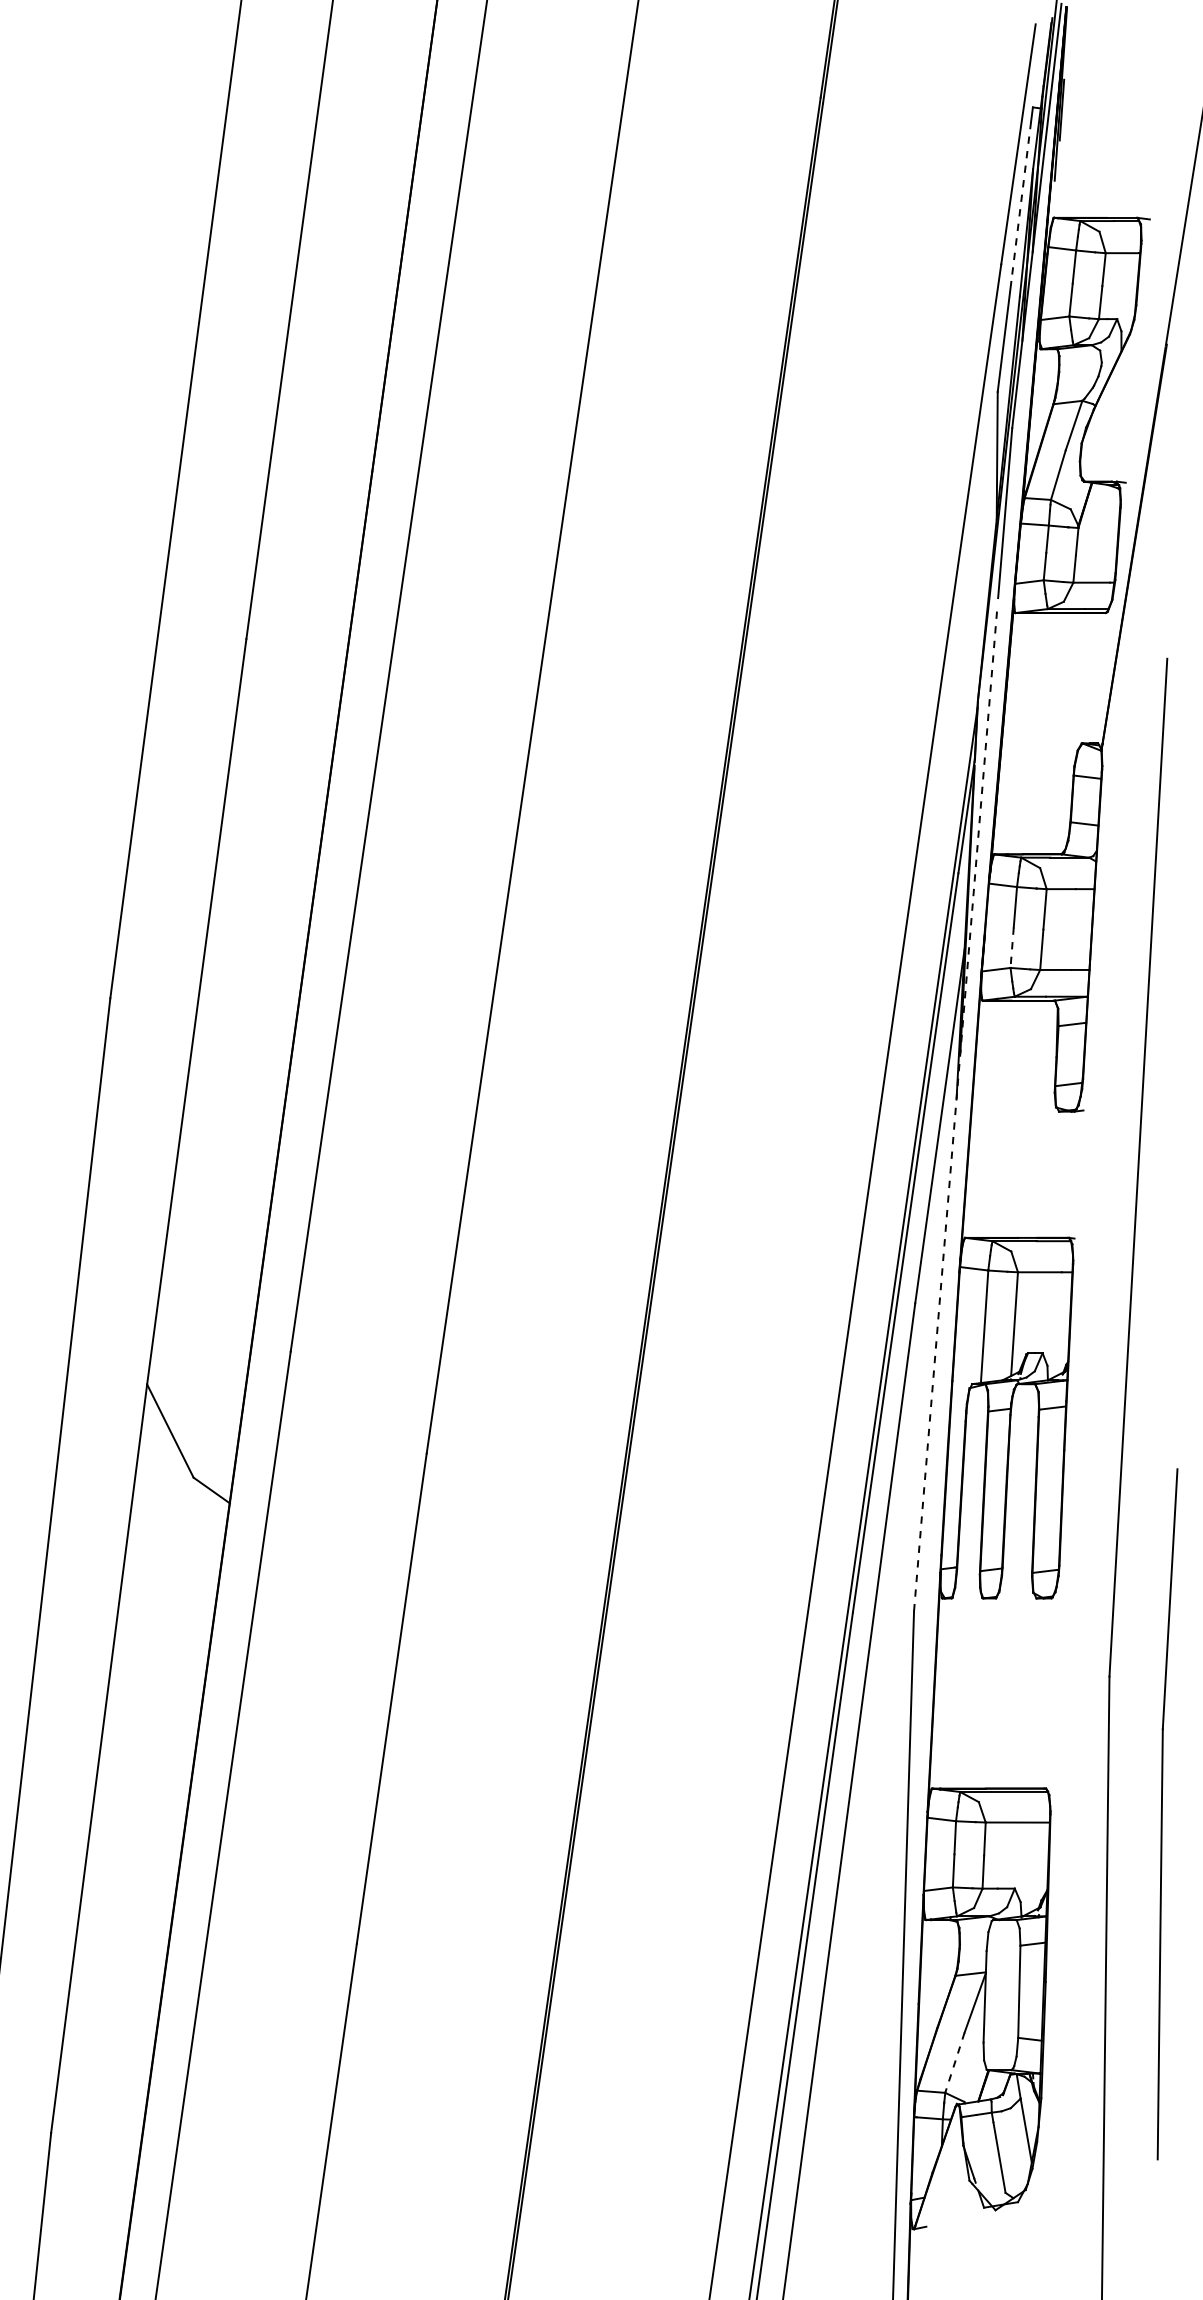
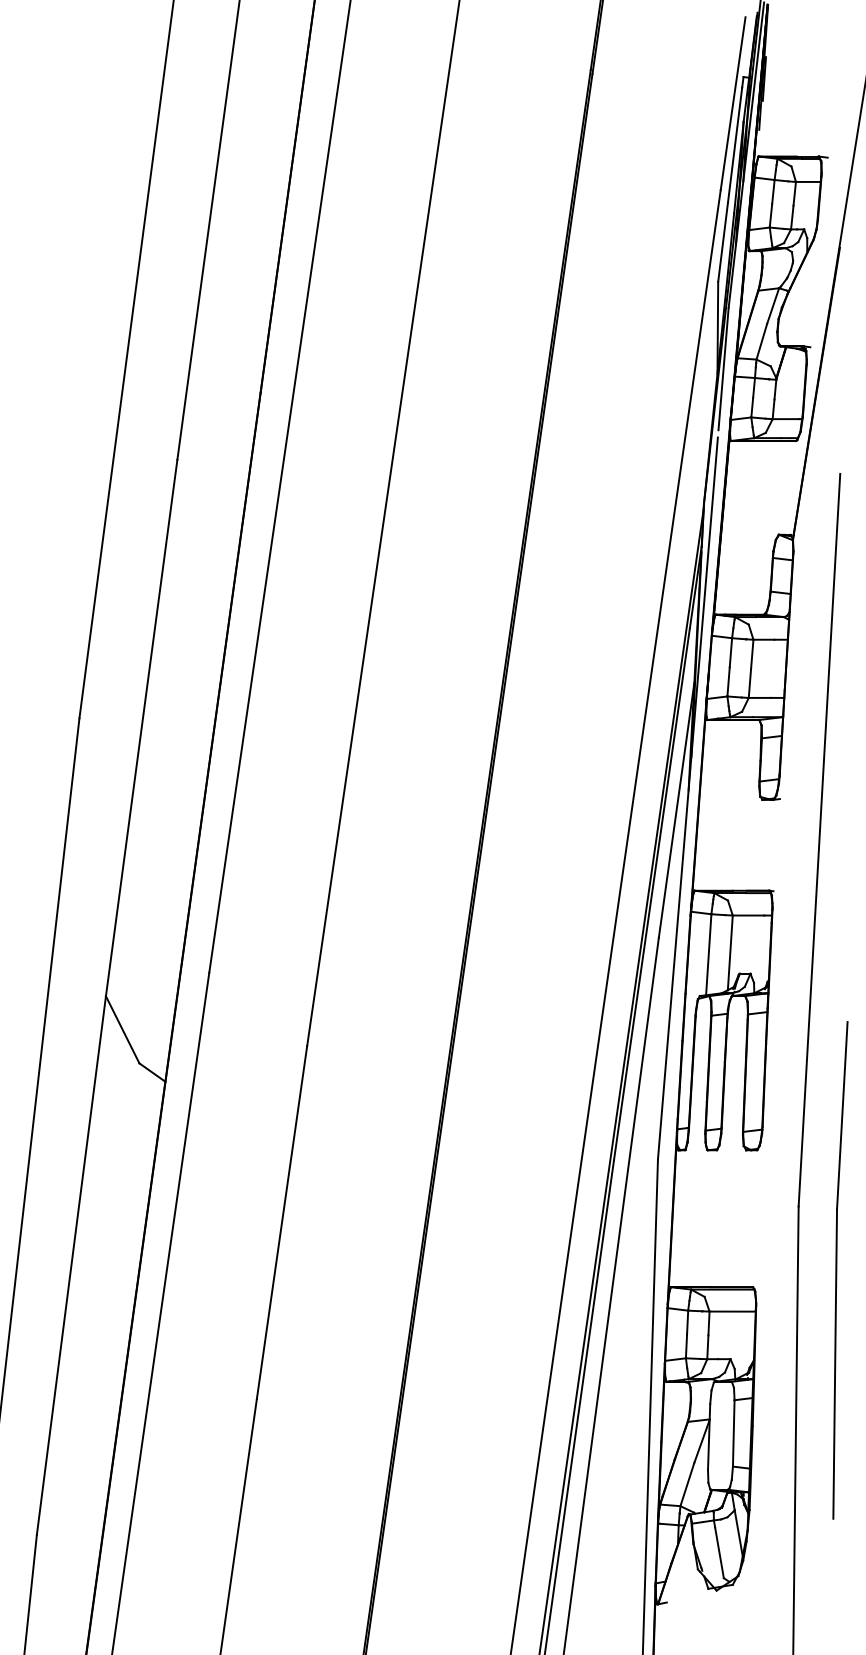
line: (1021, 201) -> (735, 144), dashed -> solid
line: (1012, 948) -> (728, 682), dashed -> solid
line: (955, 1109) -> (687, 798), dashed -> solid
part: (1167, 1814) -> (840, 1270), moved
line: (954, 2062) -> (687, 1484), dashed -> solid

